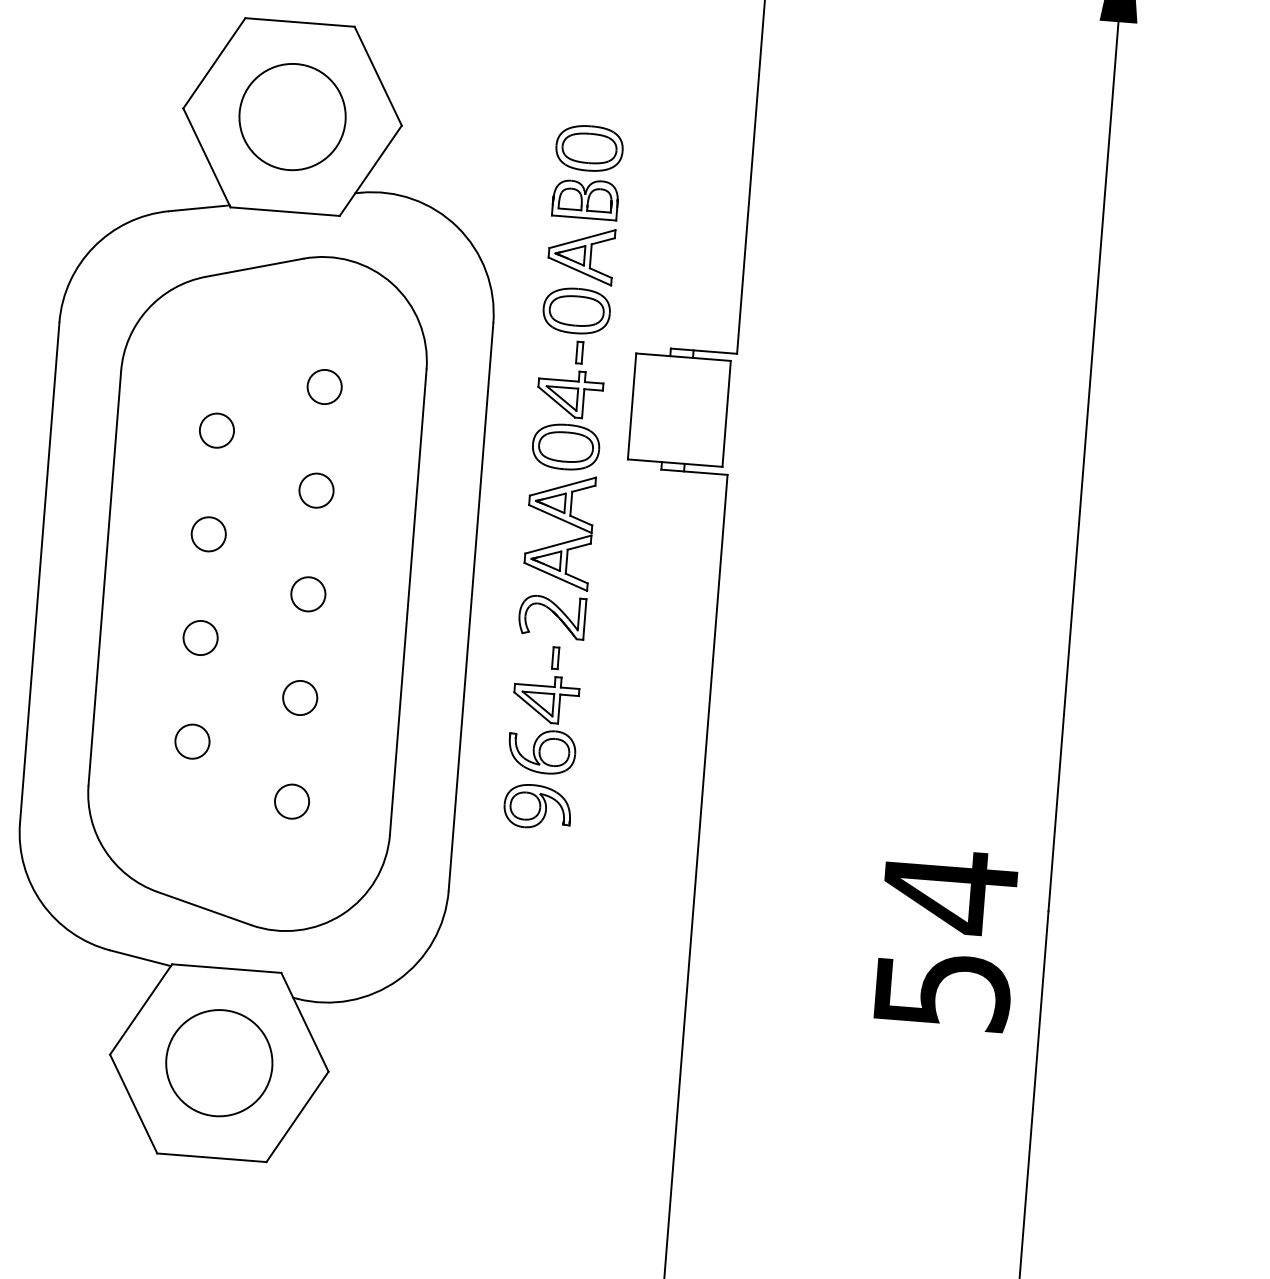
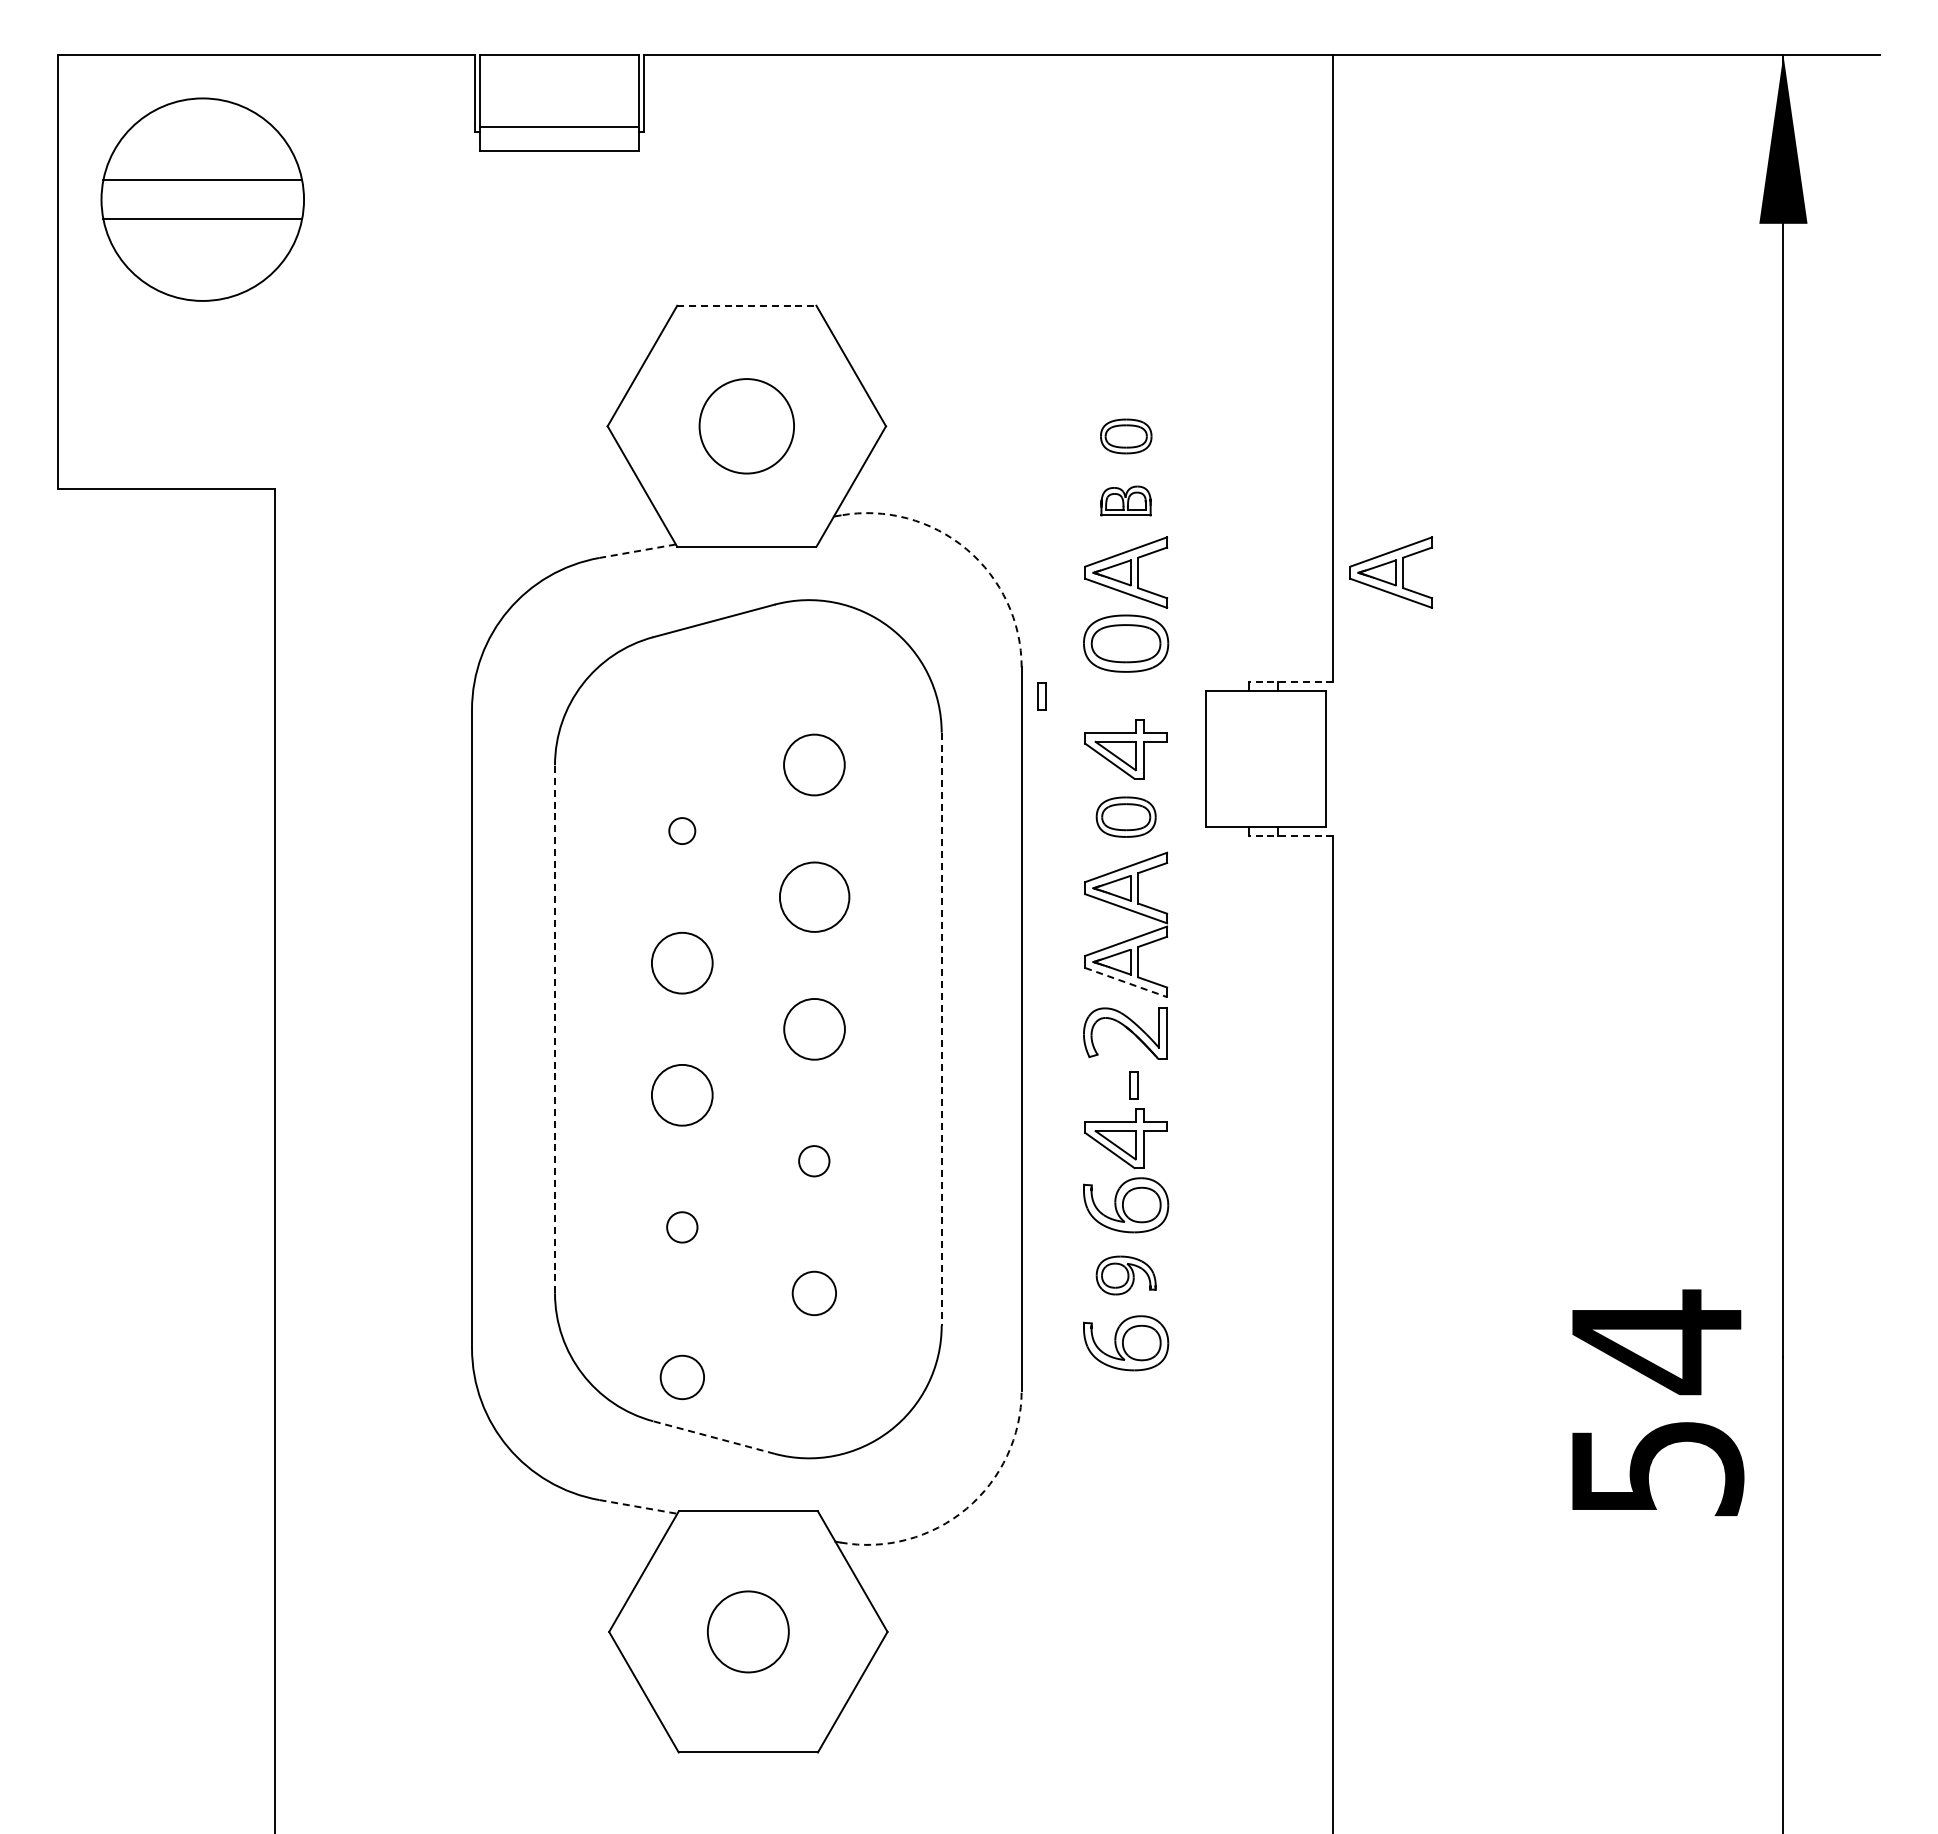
line: (299, 22) -> (746, 305), solid -> dashed
circle: (292, 116) -> (746, 425), size x0.7
part: (589, 148) -> (1126, 436), size x0.6
part: (585, 198) -> (1125, 500), size x0.6
line: (199, 208) -> (637, 551), solid -> dashed
arc: (457, 227) -> (966, 549), solid -> dashed
part: (789, 271) -> (1391, 572), added
line: (703, 350) -> (1290, 681), solid -> dashed
part: (579, 352) -> (1041, 696), moved
circle: (324, 386) -> (814, 764), size x1.4
circle: (217, 430) -> (682, 830), size x0.6
part: (566, 447) -> (1126, 817), size x0.7
line: (693, 472) -> (1290, 836), solid -> dashed
circle: (315, 490) -> (813, 896), size x1.6
circle: (208, 533) -> (682, 962), size x1.4
line: (556, 576) -> (1126, 982), solid -> dashed
line: (105, 578) -> (555, 1029), solid -> dashed
circle: (307, 593) -> (813, 1028), size x1.4
line: (408, 602) -> (941, 1029), solid -> dashed
circle: (200, 638) -> (682, 1095), size x1.4
circle: (299, 697) -> (813, 1160), size x0.7
circle: (192, 741) -> (682, 1227), size x0.7
part: (538, 806) -> (1126, 1275), size x0.7
circle: (182, 859) -> (681, 1377), added
part: (533, 860) -> (1126, 1343), added
line: (204, 908) -> (714, 1437), solid -> dashed
line: (140, 957) -> (638, 1506), solid -> dashed
arc: (398, 979) -> (966, 1508), solid -> dashed
circle: (218, 1062) -> (747, 1631), size x0.6

